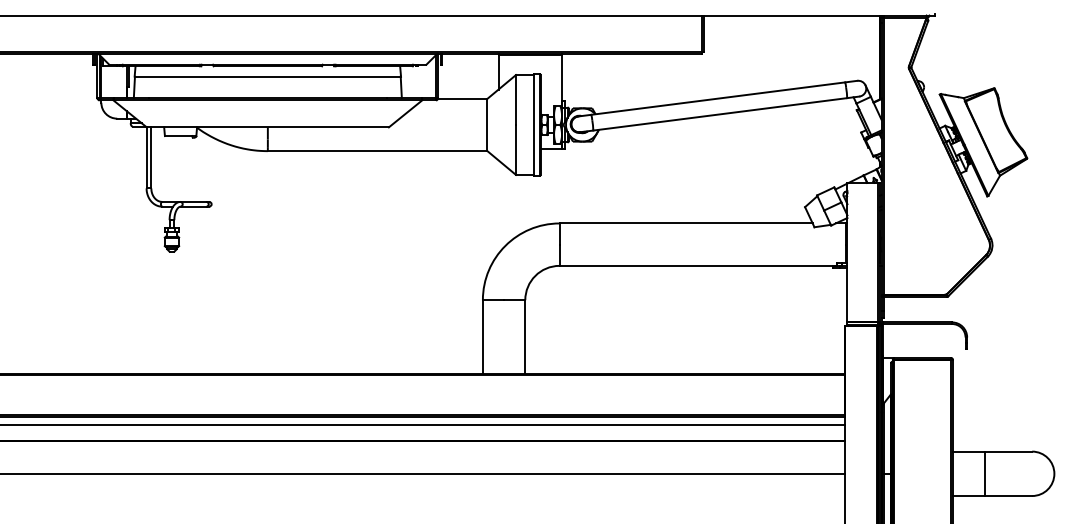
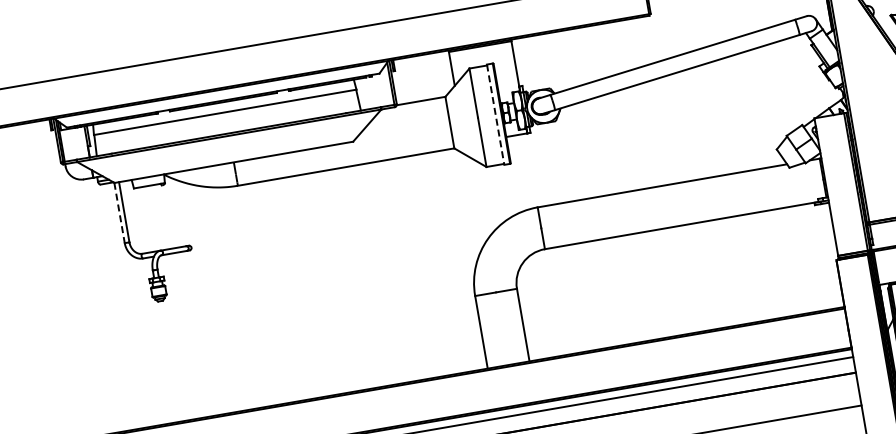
line: (533, 124) -> (495, 114), solid -> dashed
line: (146, 157) -> (119, 212), solid -> dashed

